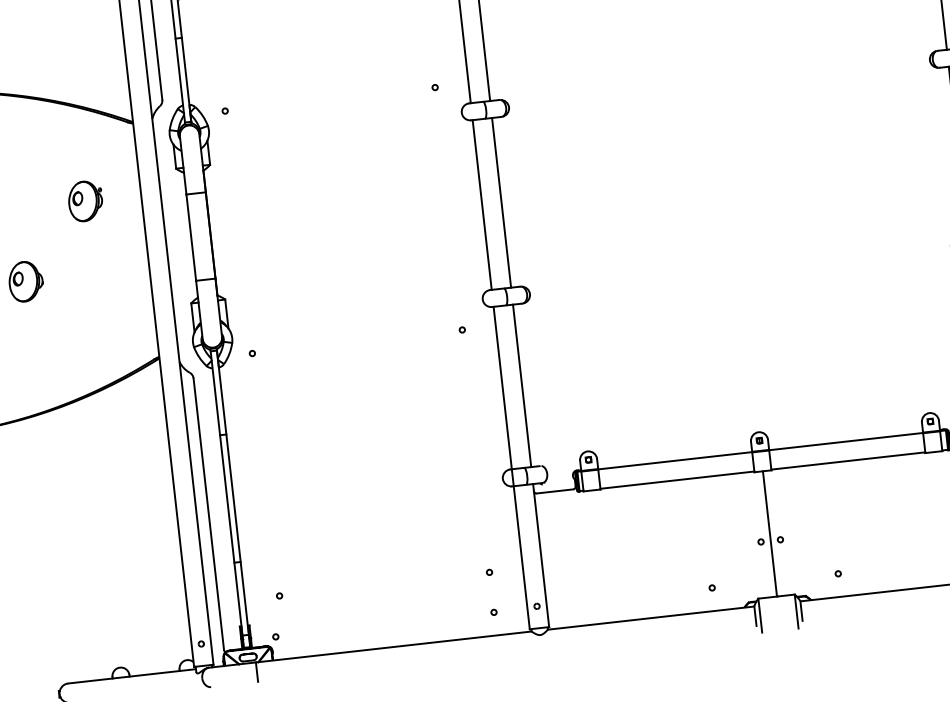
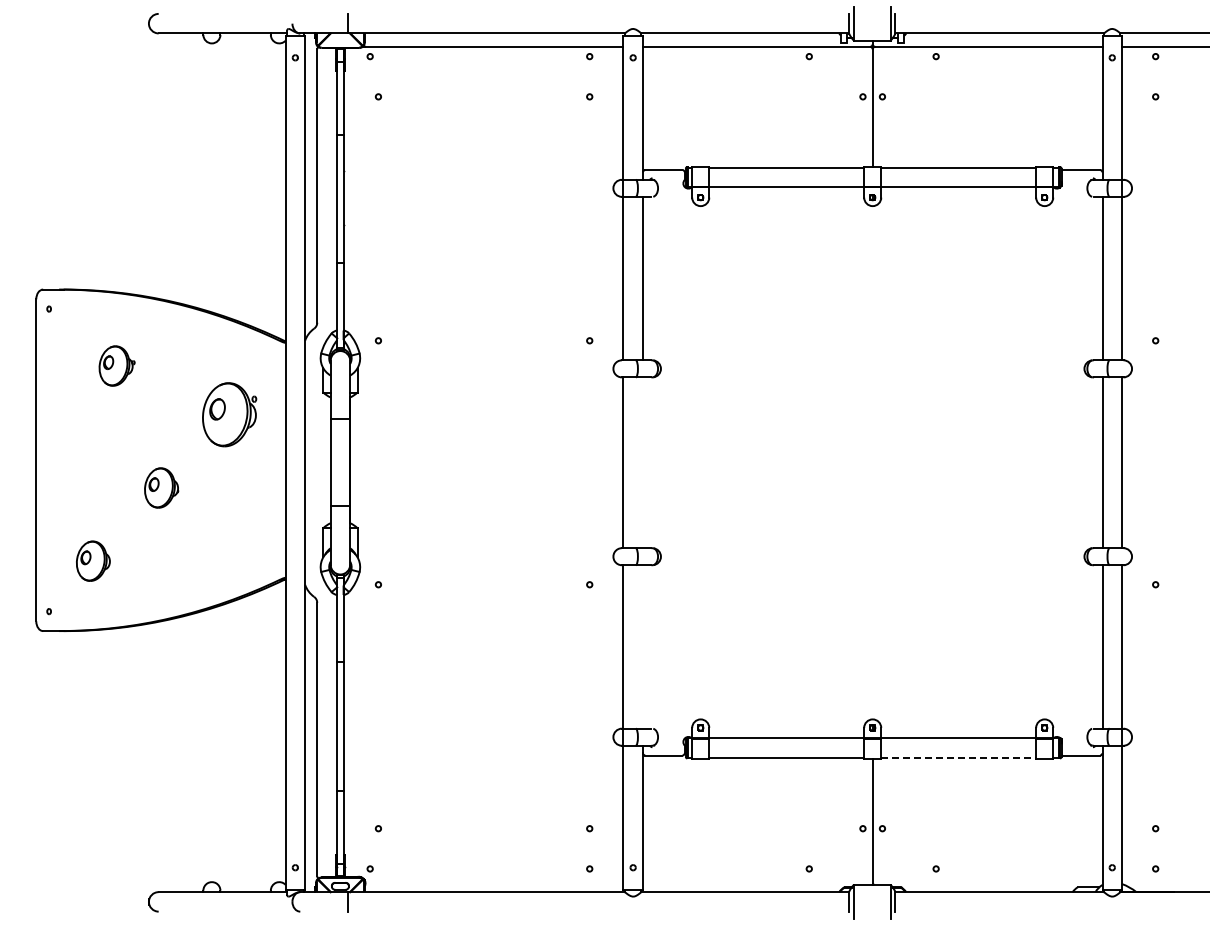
part: (85, 200) -> (229, 414), size x1.6
line: (501, 202) -> (642, 462), removed
line: (521, 385) -> (642, 646), removed
line: (849, 460) -> (959, 757), solid -> dashed

